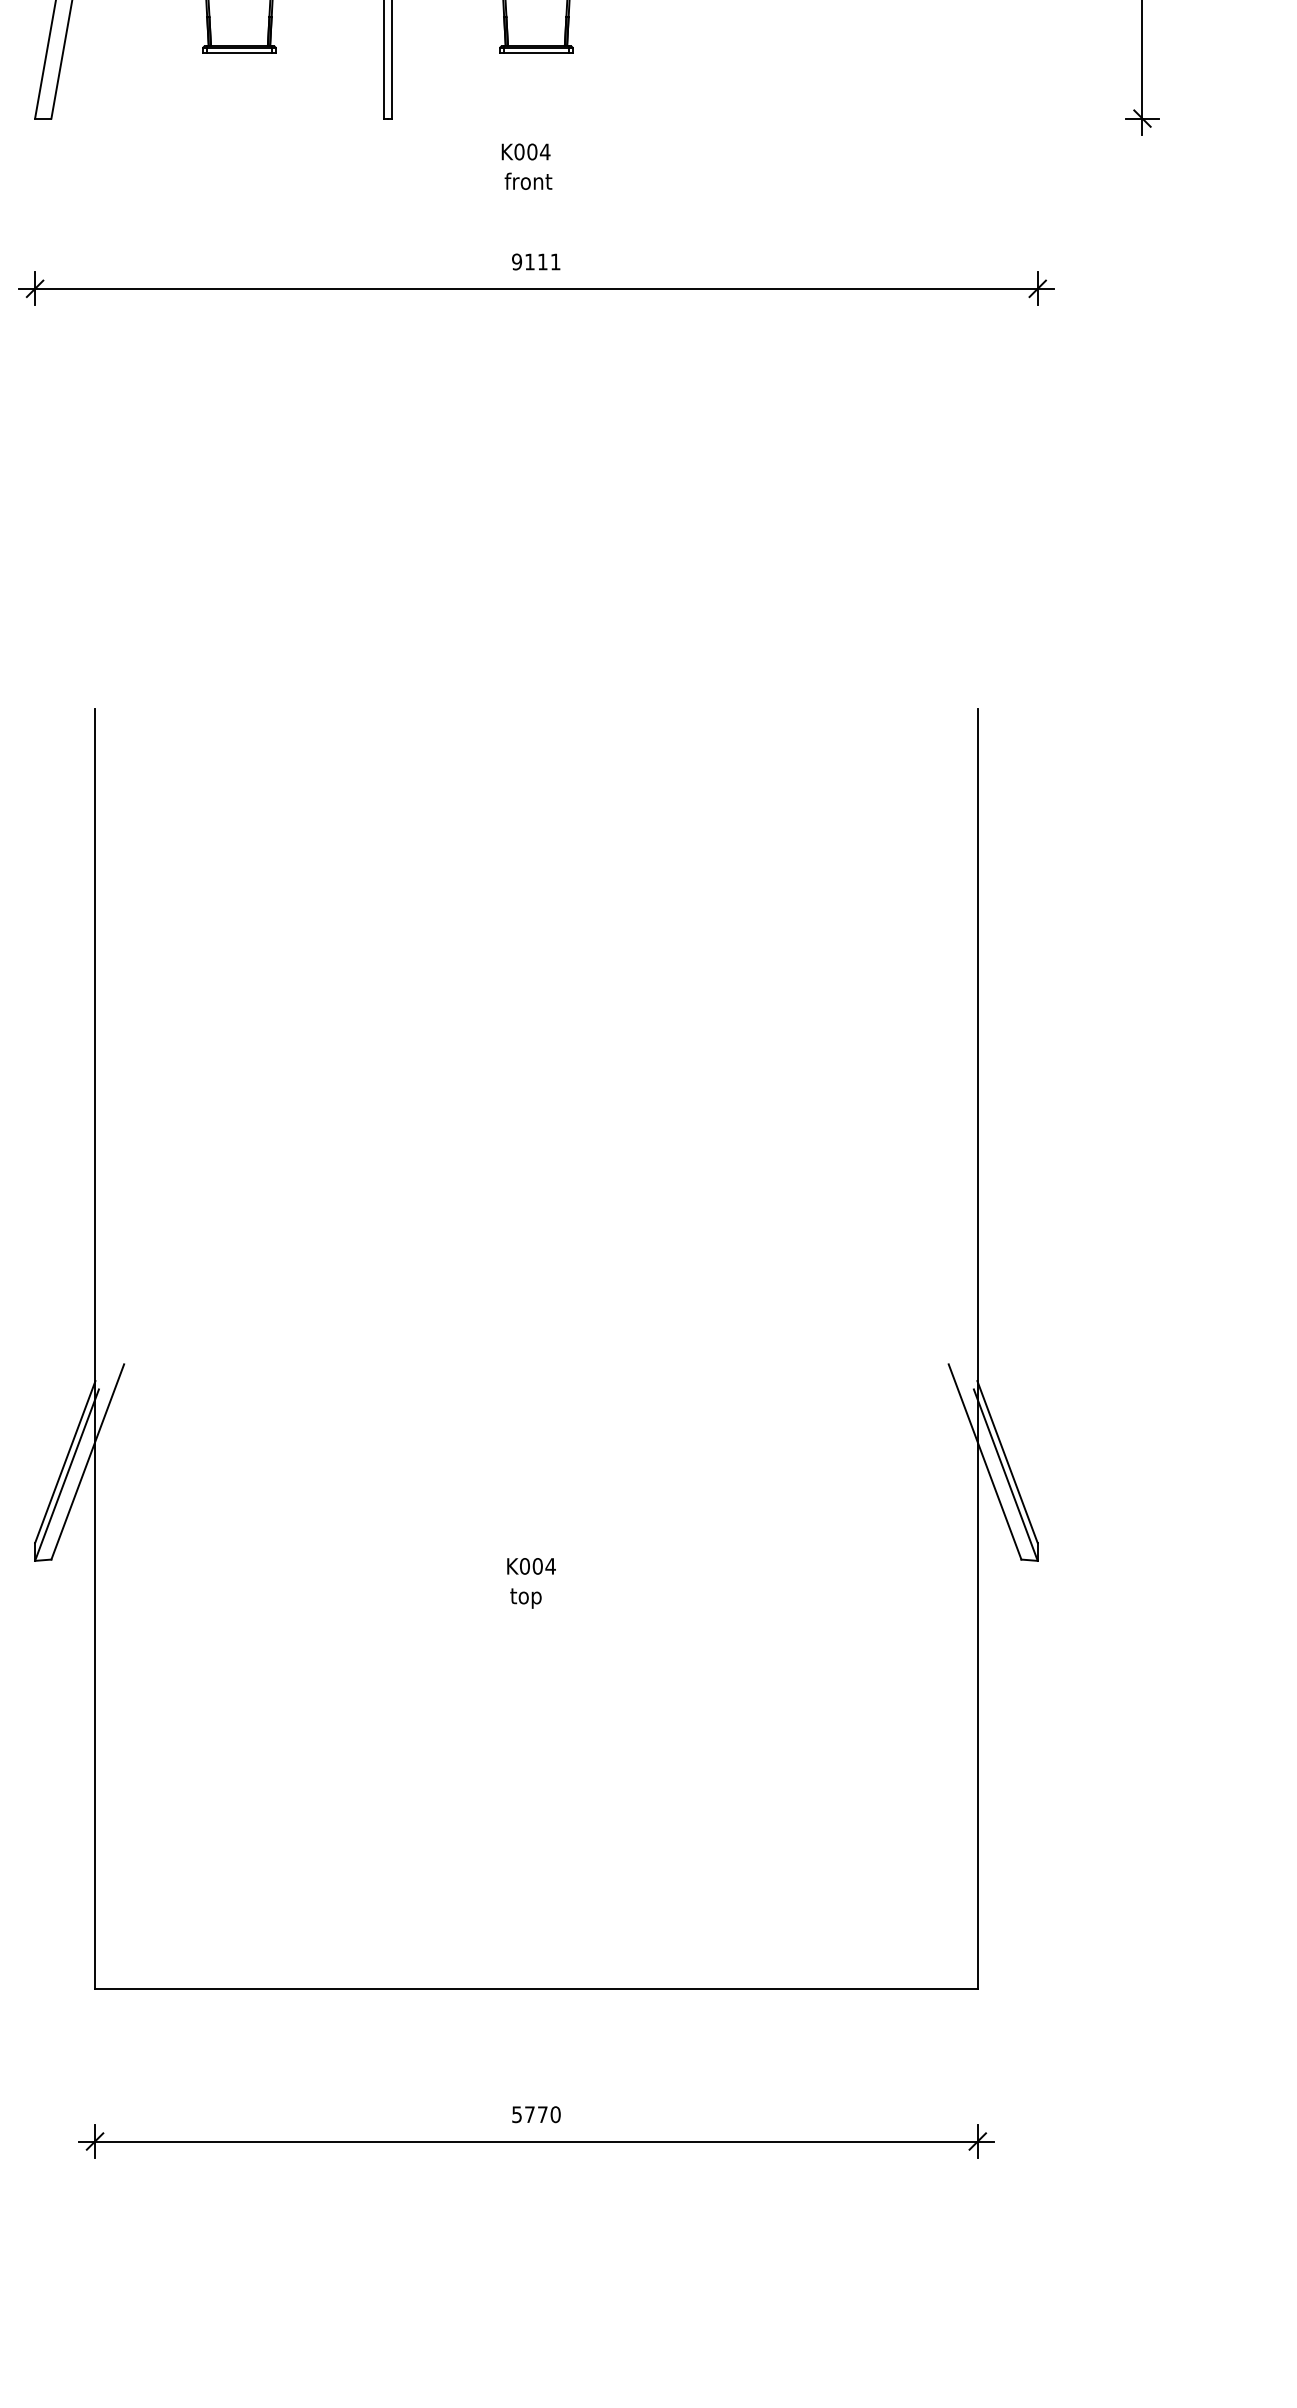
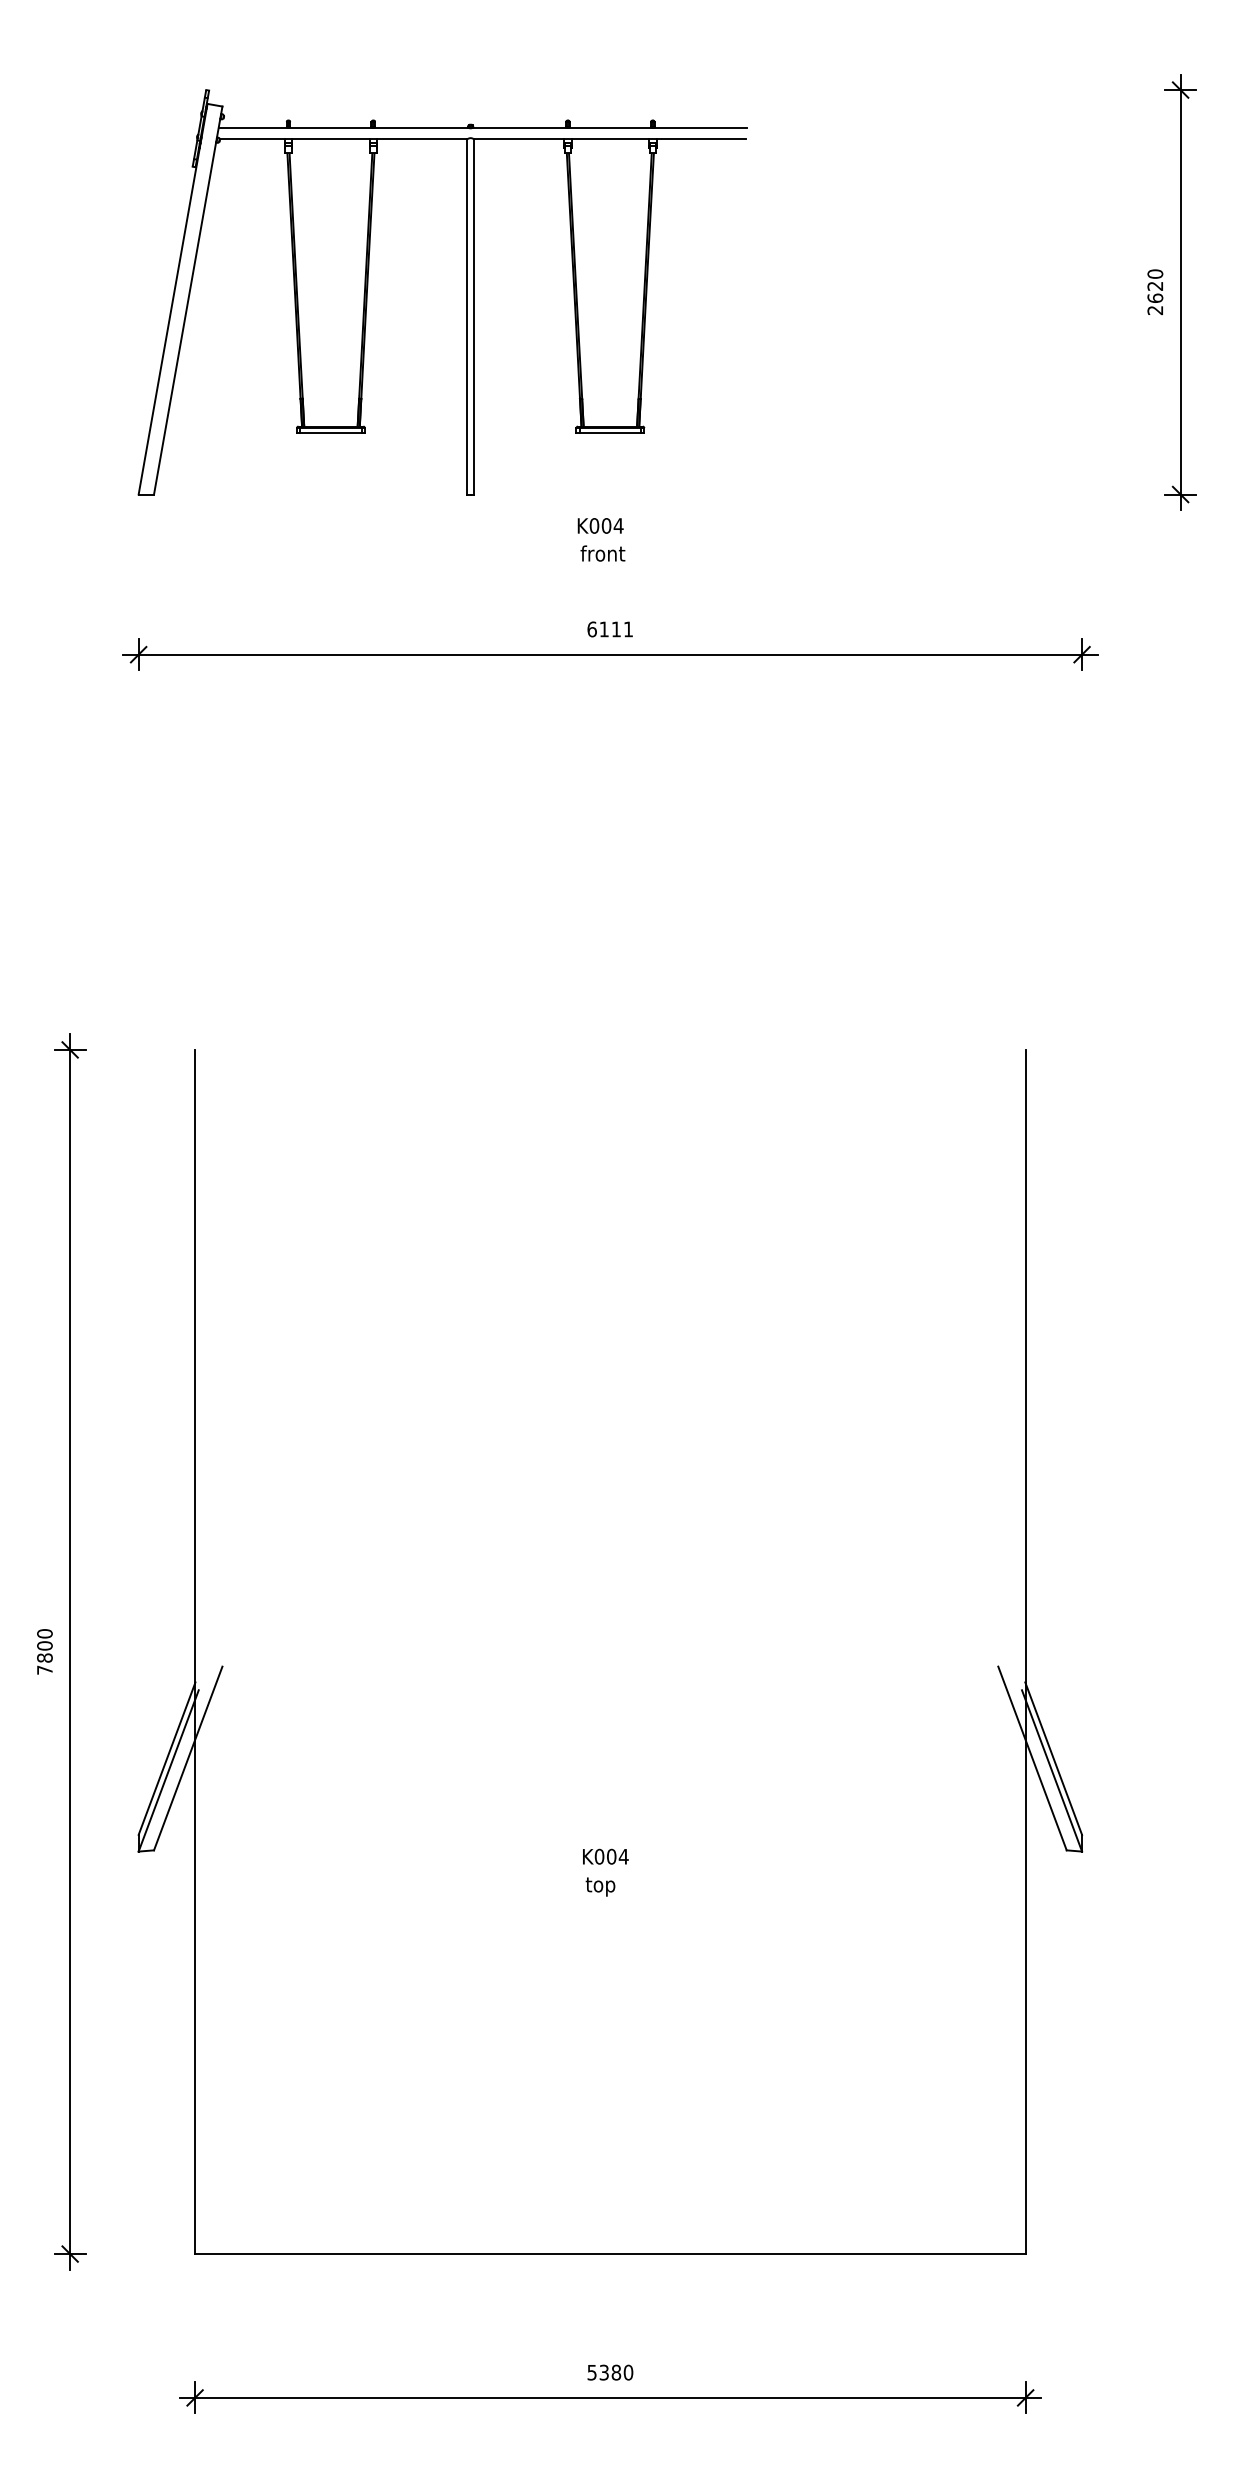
text: (516, 262) -> (591, 629), 9111 -> 6111
text: (536, 2114) -> (610, 2372), 5770 -> 5380

